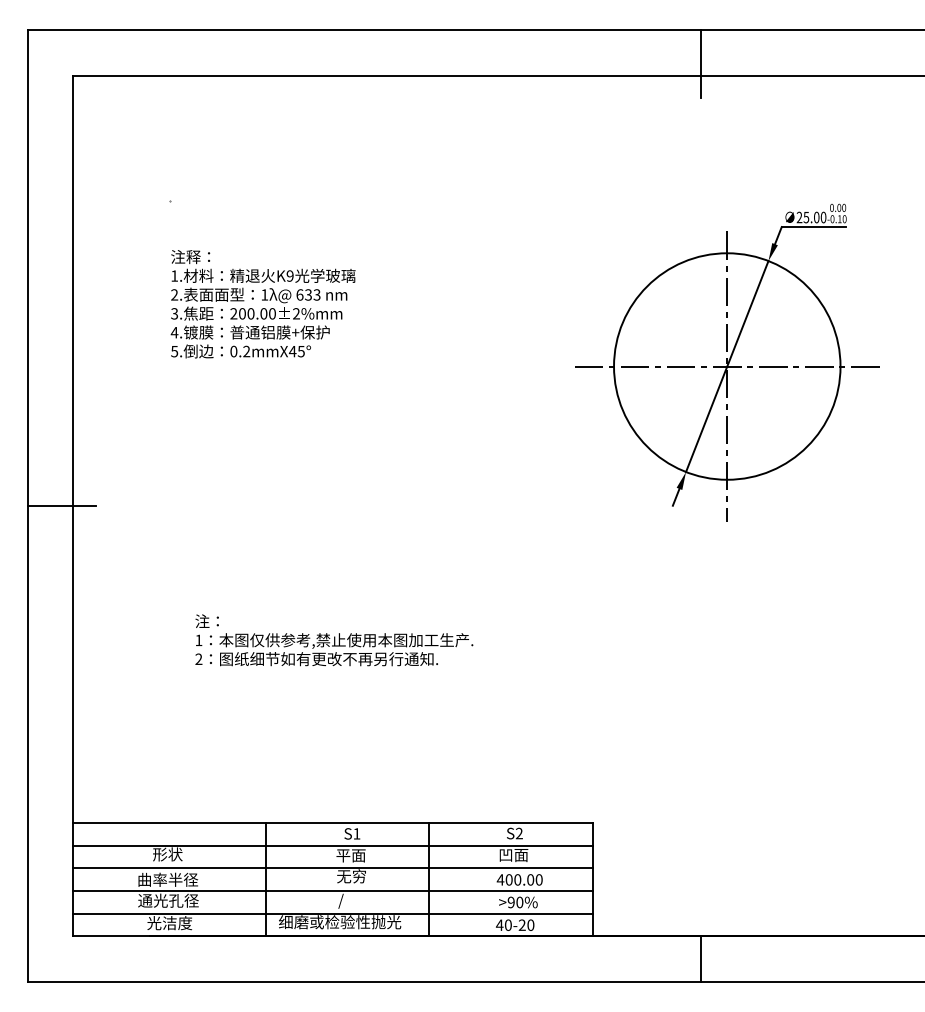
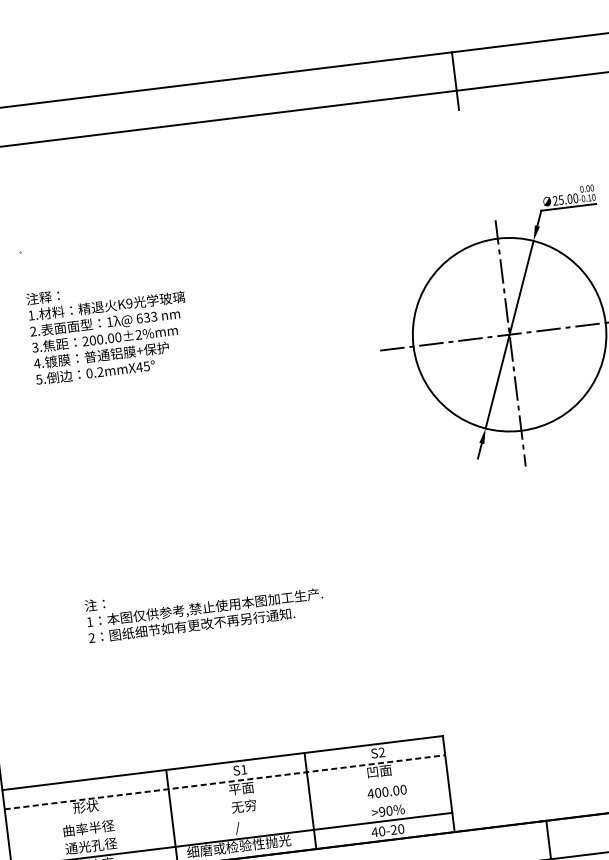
line: (332, 845) -> (224, 782), solid -> dashed
line: (332, 868) -> (227, 801), removed
line: (332, 891) -> (229, 821), removed

